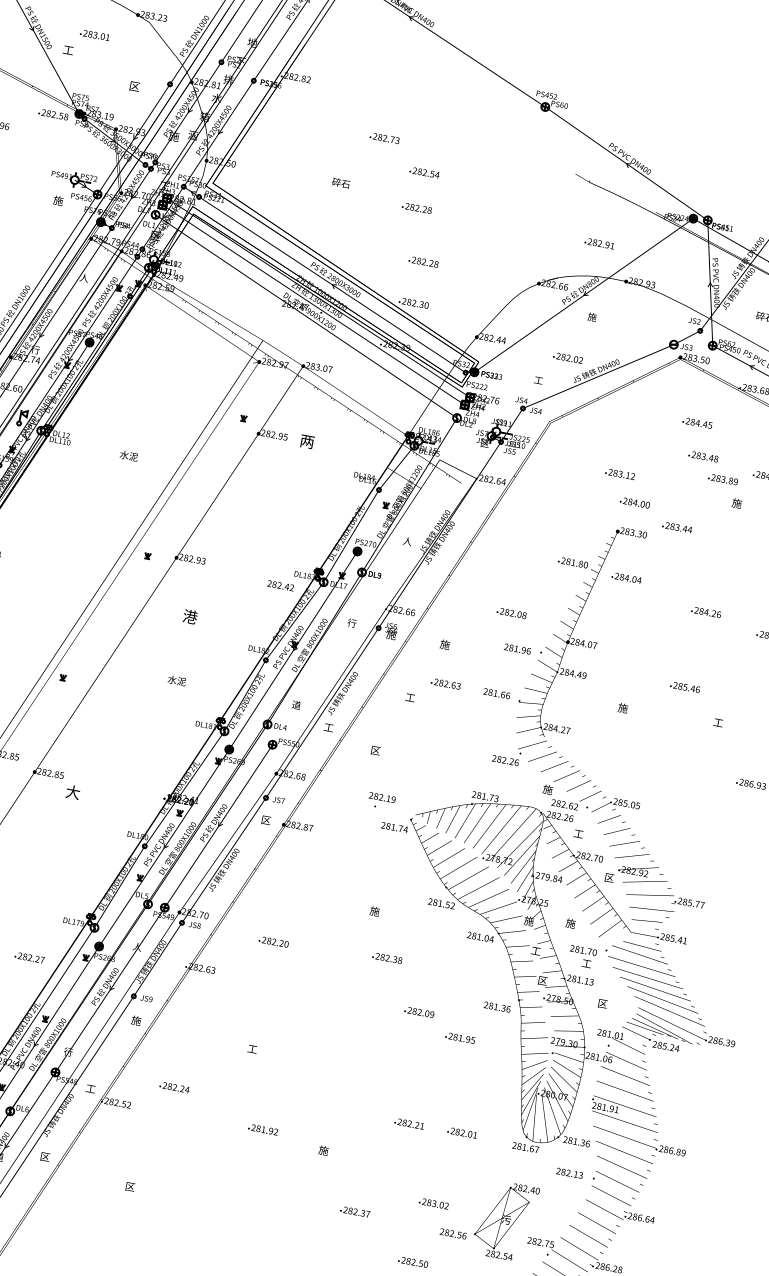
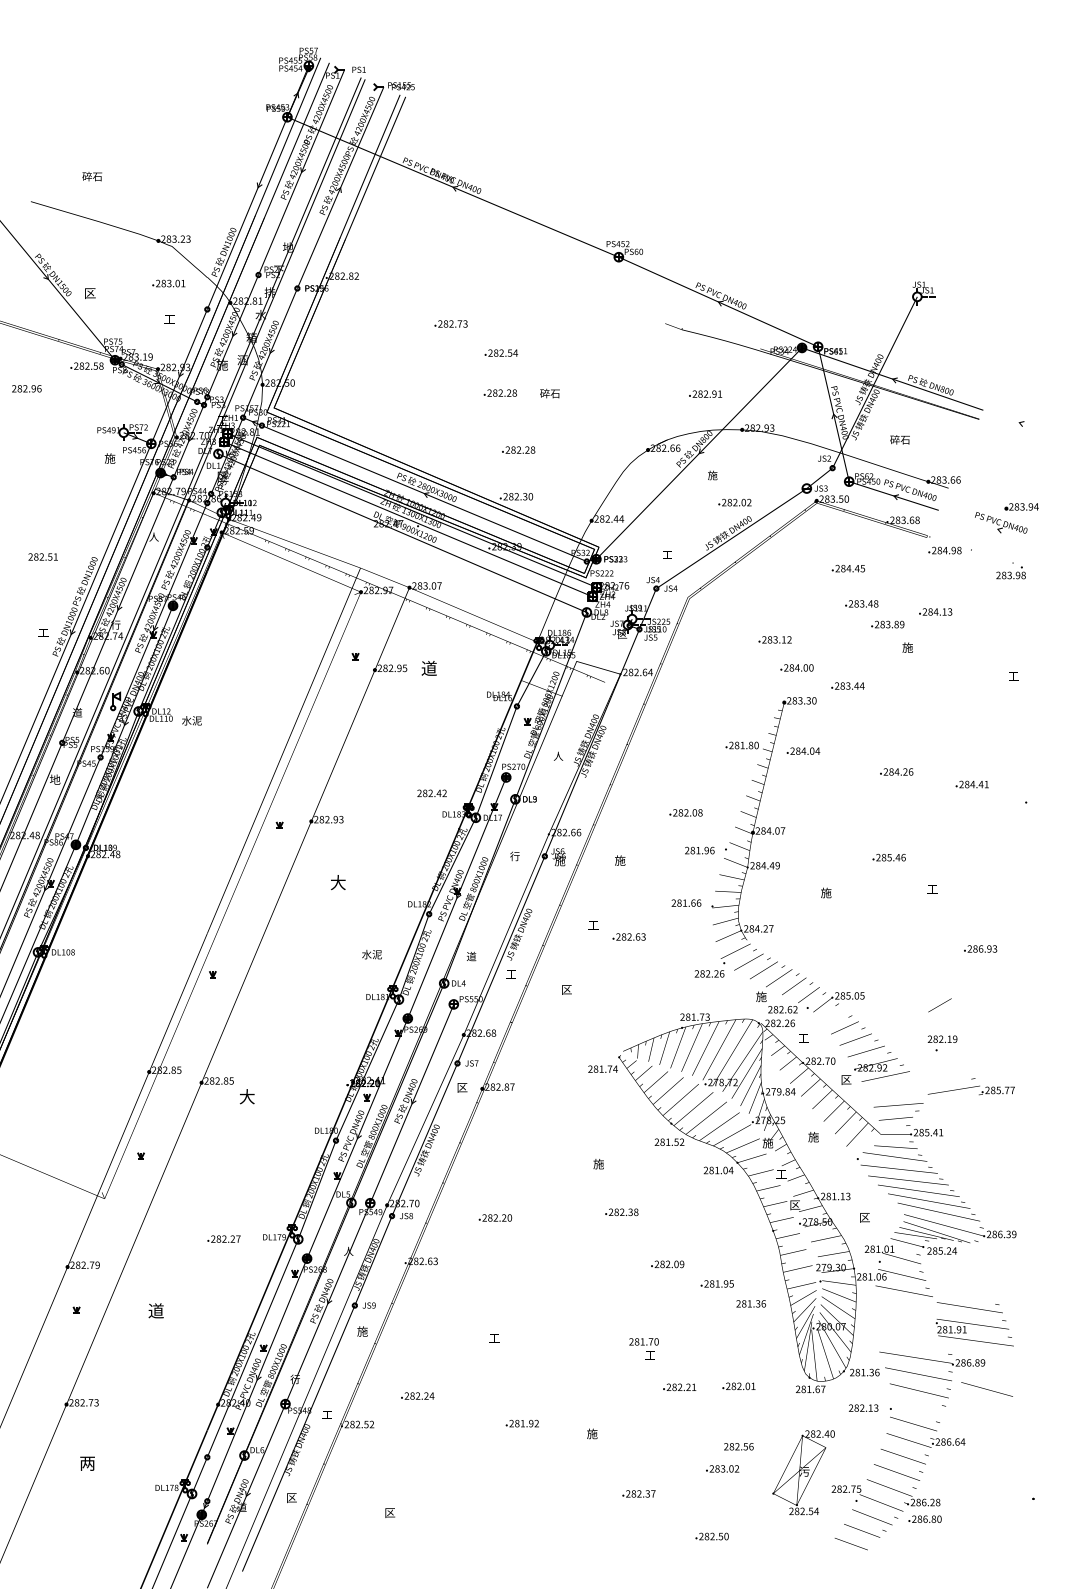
text: (94, 35) -> (168, 283), moved
text: (68, 50) -> (90, 293), 工 -> 区
text: (134, 86) -> (169, 319), 区 -> 工
text: (340, 183) -> (549, 393), moved
text: (567, 357) -> (734, 502), moved
text: (306, 441) -> (428, 668), 两 -> 道
text: (128, 455) -> (191, 720), moved
text: (280, 585) -> (431, 793), moved
text: (189, 616) -> (337, 882), 港 -> 大
text: (176, 680) -> (371, 954), moved
text: (445, 683) -> (628, 936), moved
text: (381, 801) -> (942, 1043), moved
line: (608, 819) -> (939, 1005), moved
text: (665, 894) -> (970, 1086), moved
text: (581, 956) -> (643, 1348), moved
text: (29, 957) -> (223, 1238), moved
text: (496, 1006) -> (750, 1303), moved
text: (626, 1106) -> (974, 1324), moved
line: (616, 1181) -> (986, 1389), moved
text: (453, 1233) -> (738, 1446), moved

